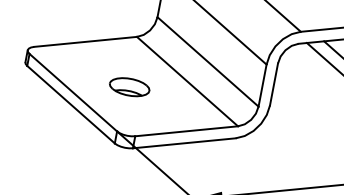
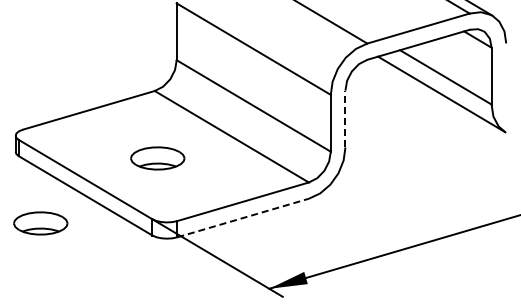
line: (274, 84) -> (345, 118), solid -> dashed
part: (33, 118) -> (40, 223), added
line: (184, 143) -> (243, 218), solid -> dashed

